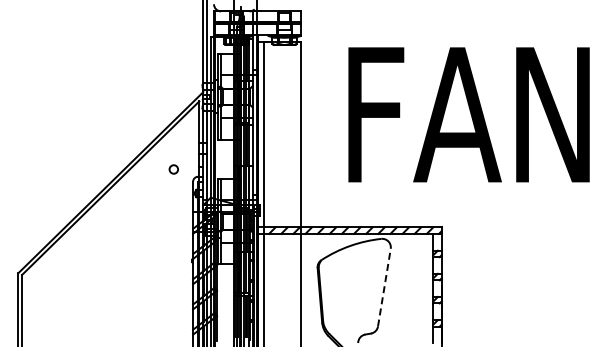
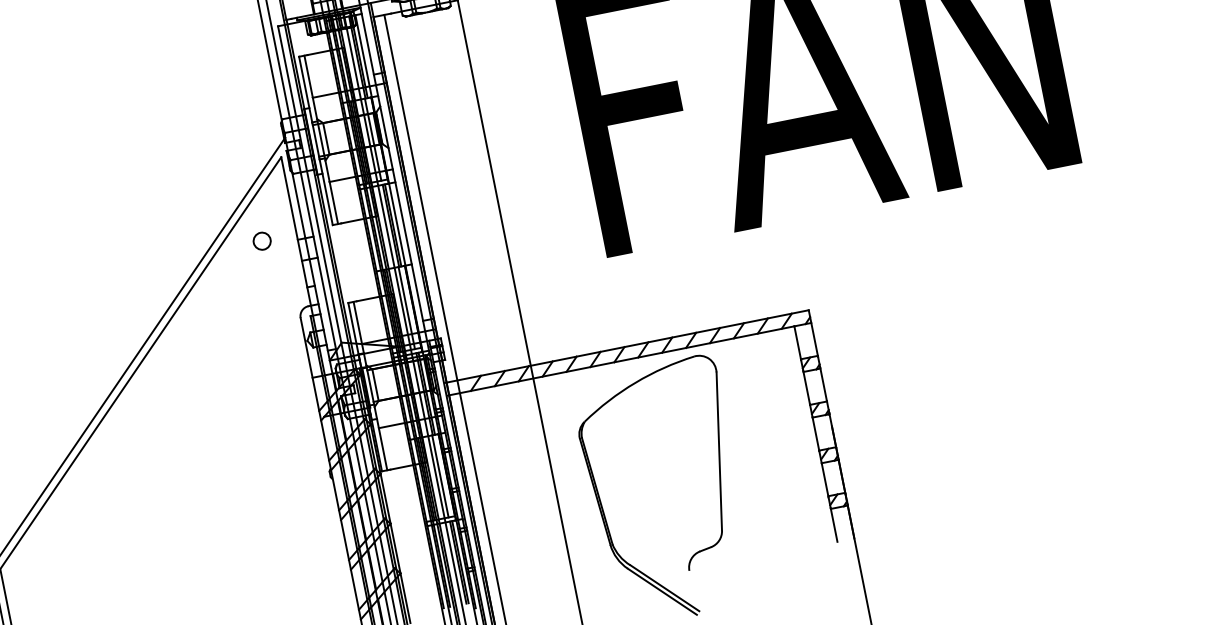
circle: (173, 169) -> (261, 241), moved
line: (384, 287) -> (719, 451), dashed -> solid

